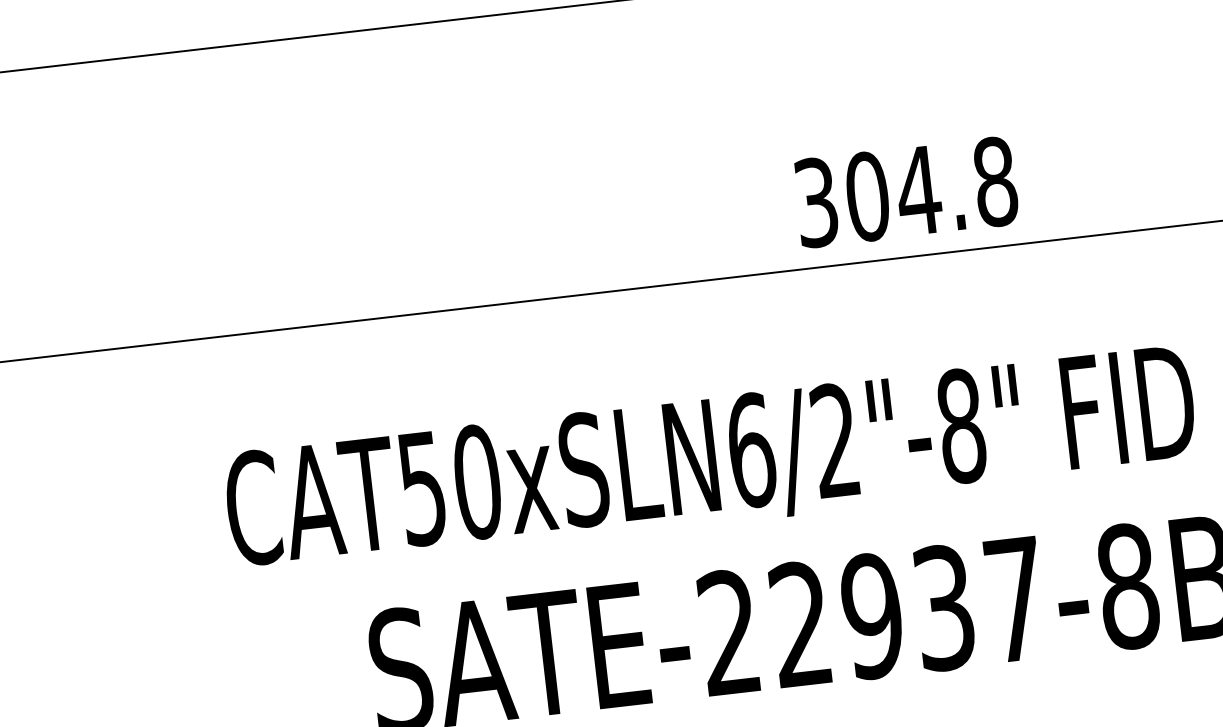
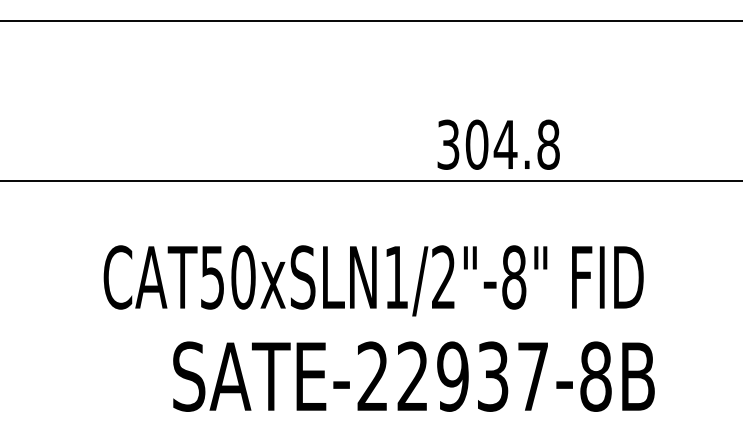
text: (751, 450) -> (396, 277), CAT50xSLN6/2"-8" -> CAT50xSLN1/2"-8"

